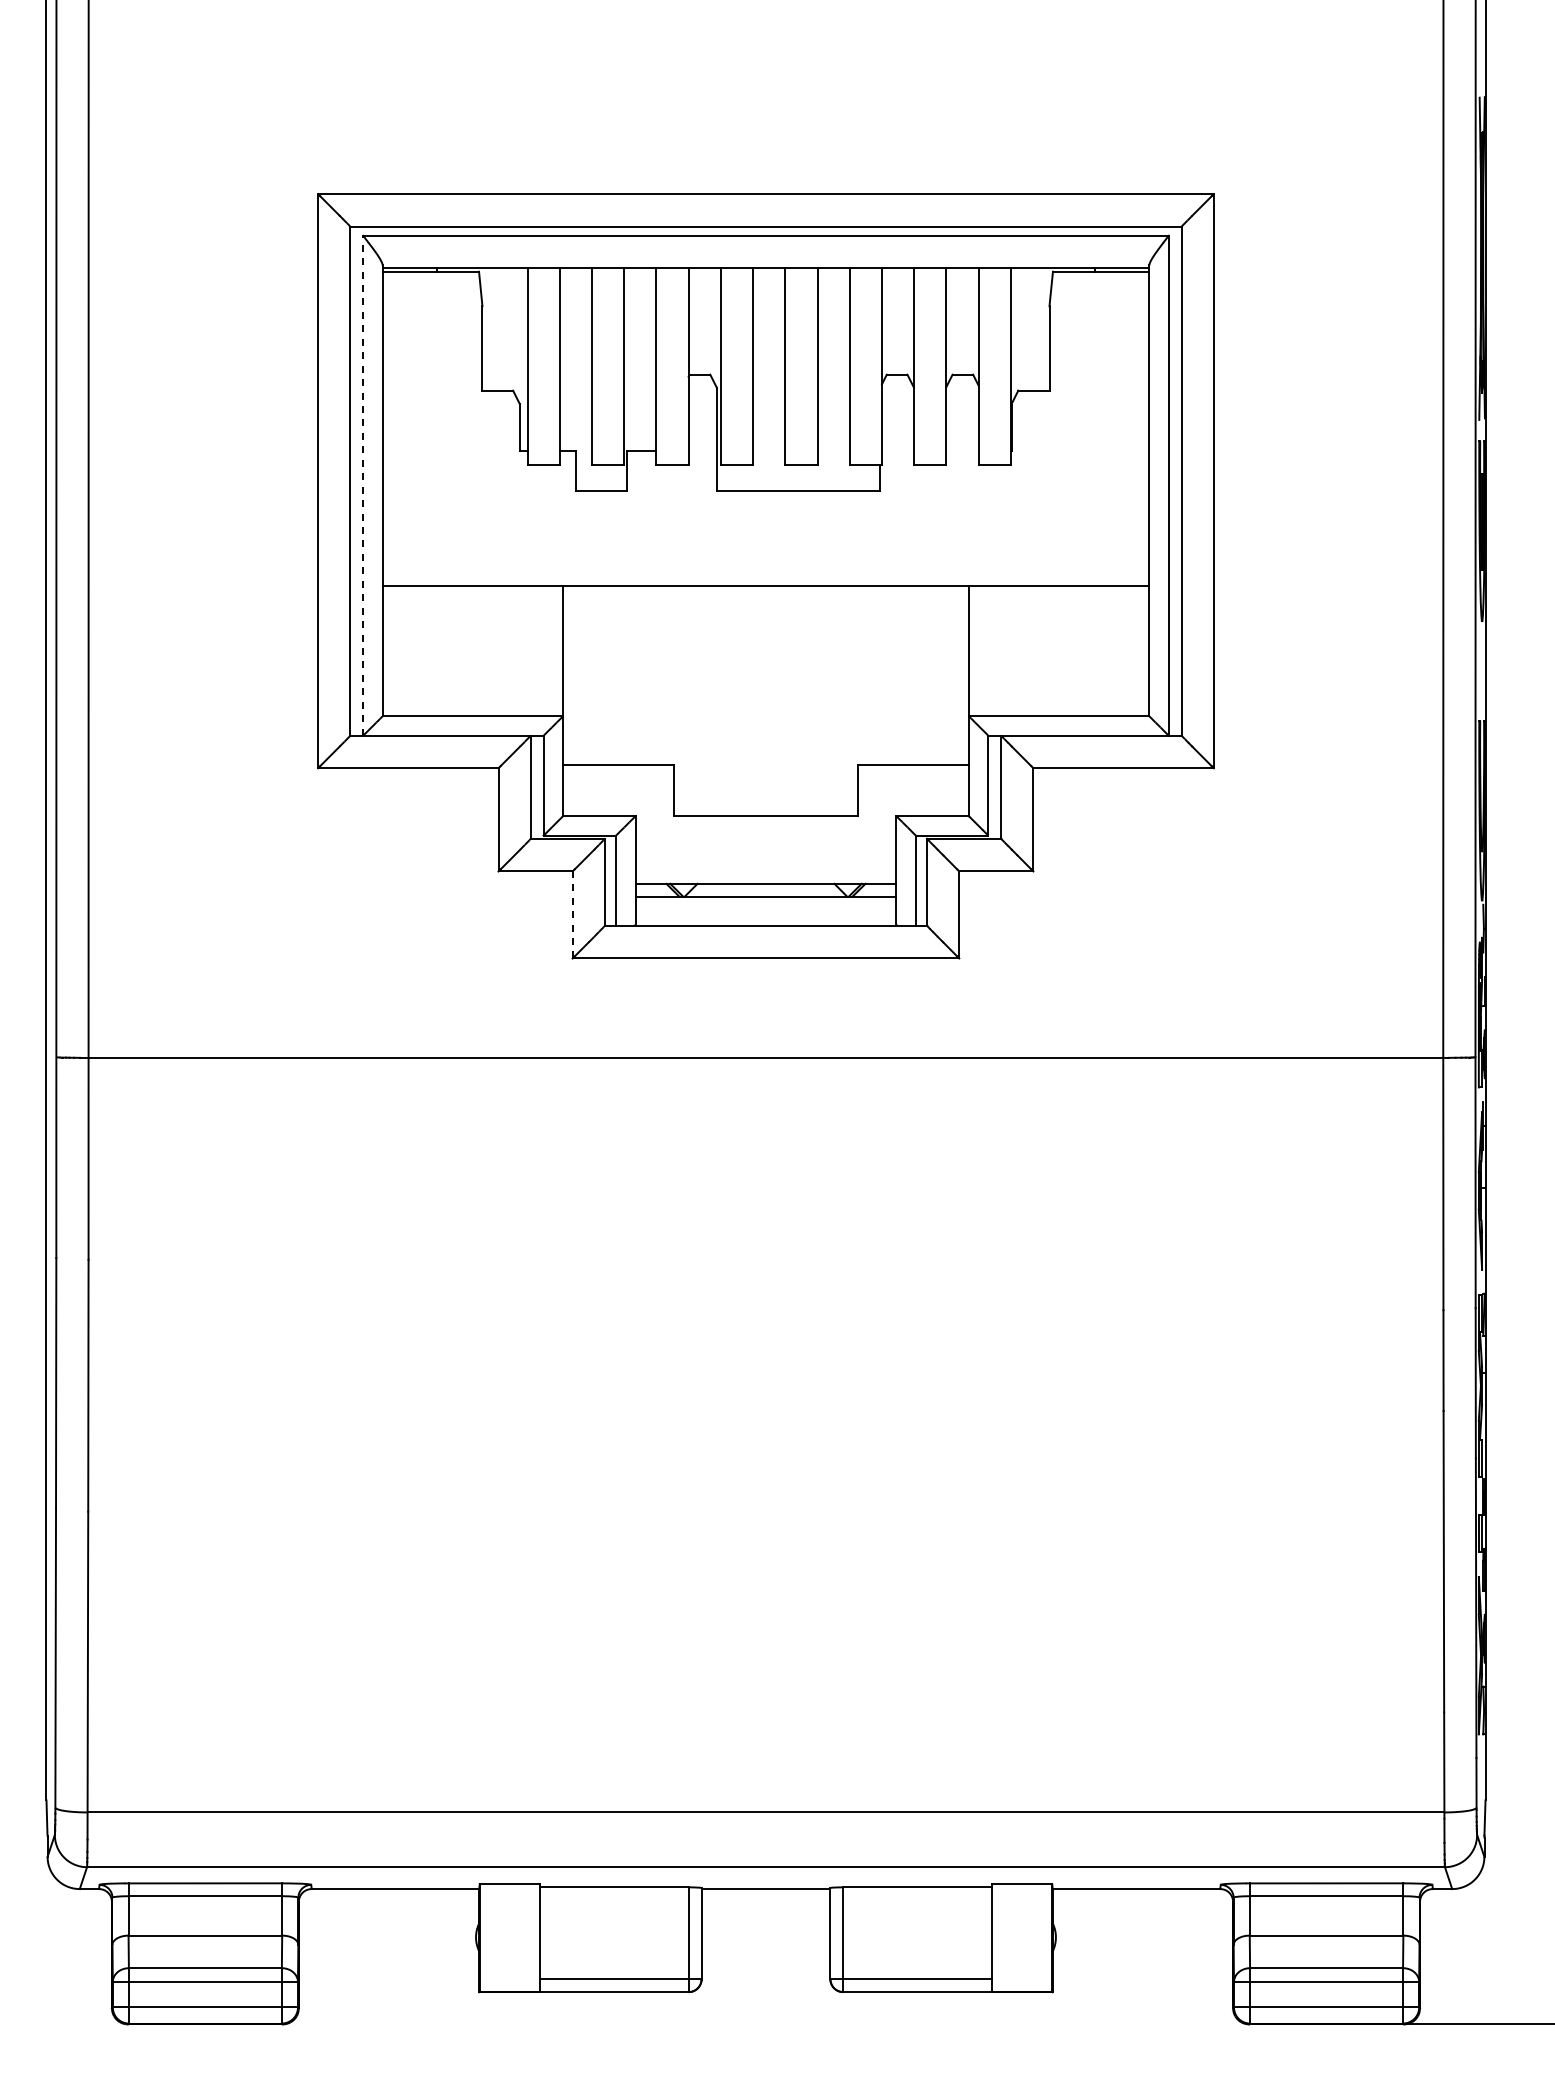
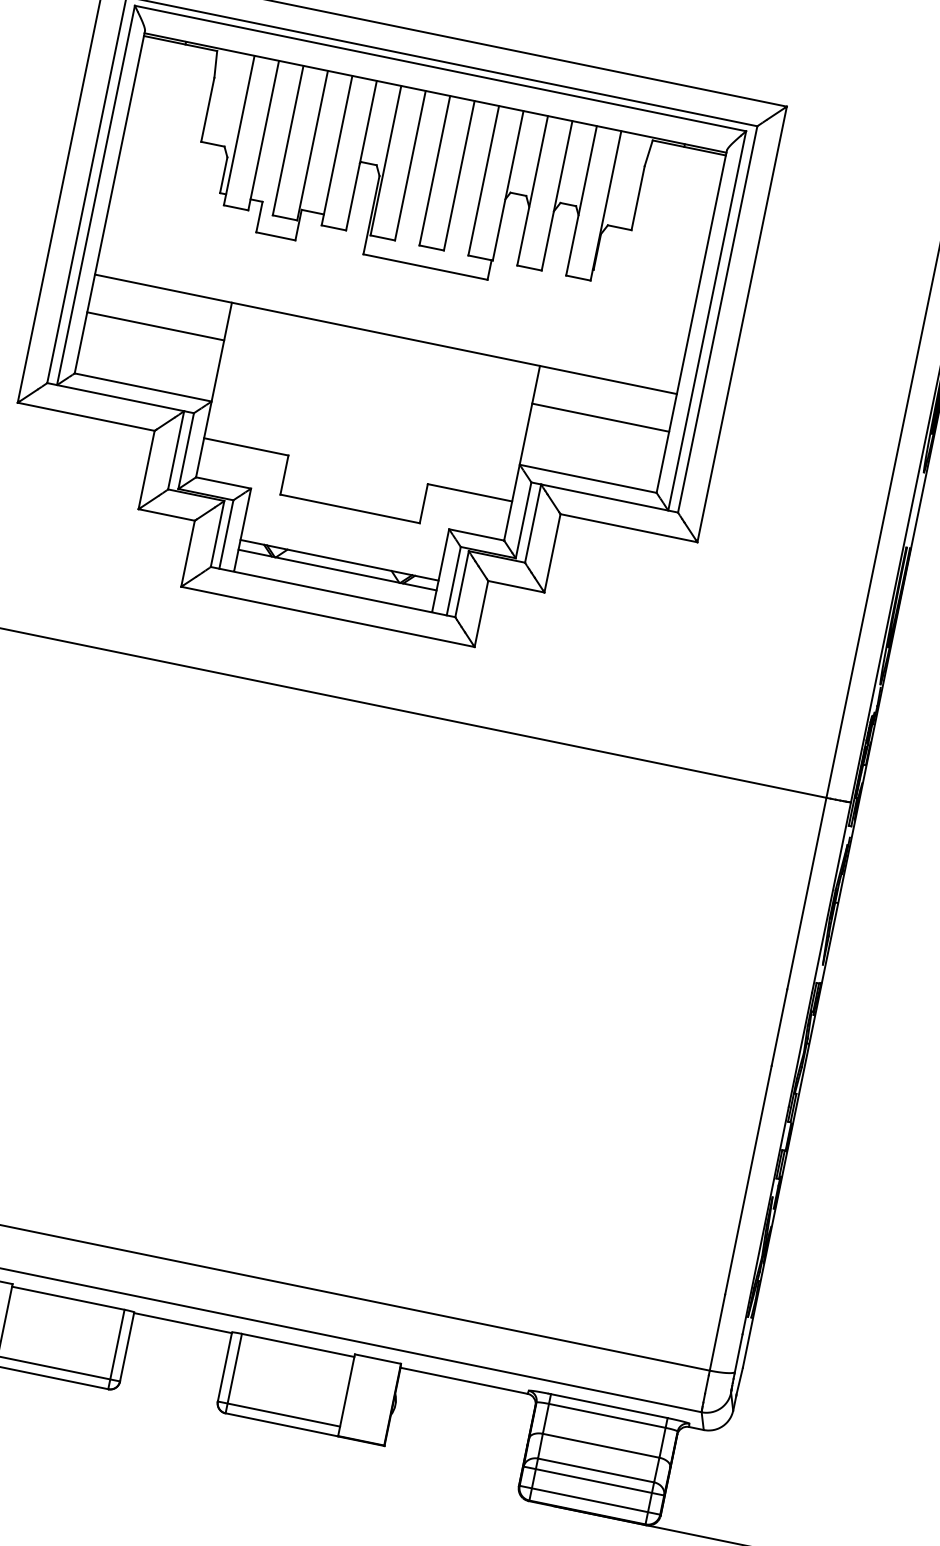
line: (363, 485) -> (96, 195), dashed -> solid
line: (472, 635) -> (155, 326), added
line: (1058, 635) -> (600, 417), added
line: (572, 914) -> (187, 553), dashed -> solid

